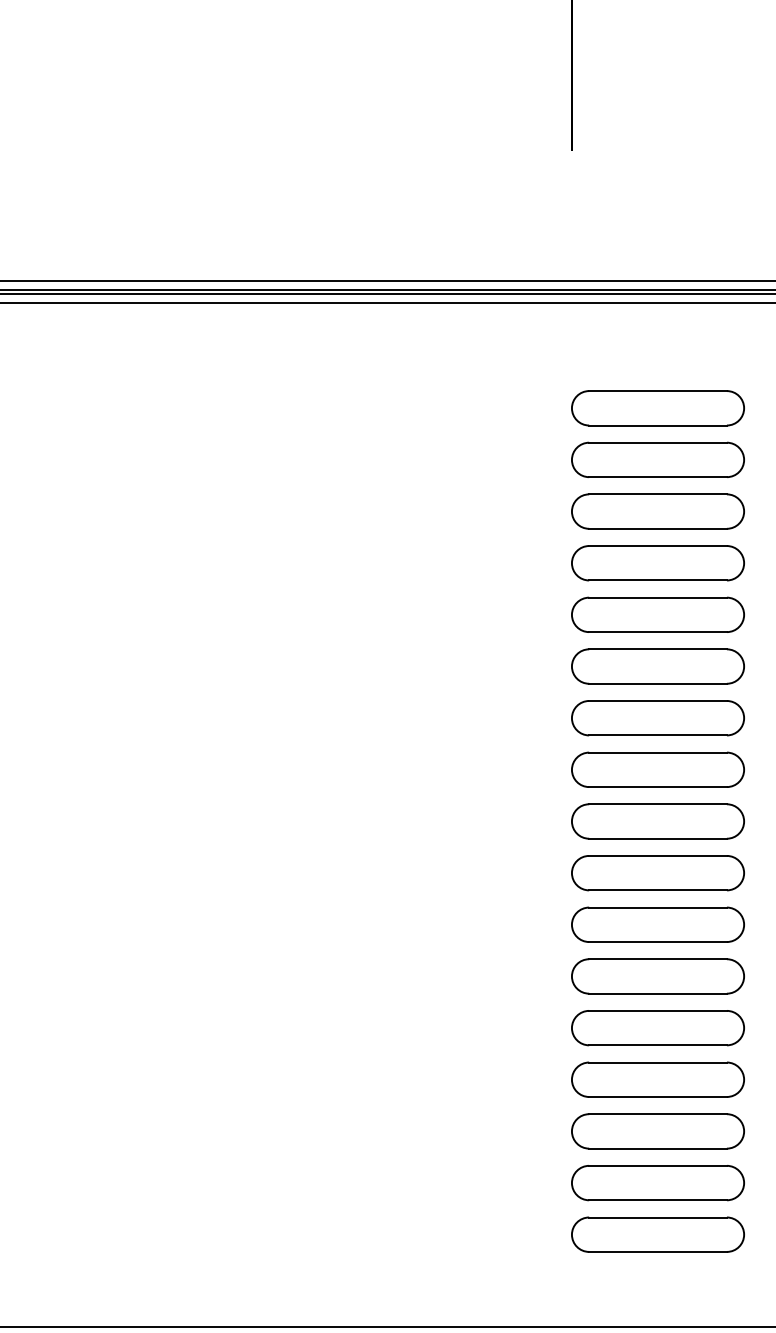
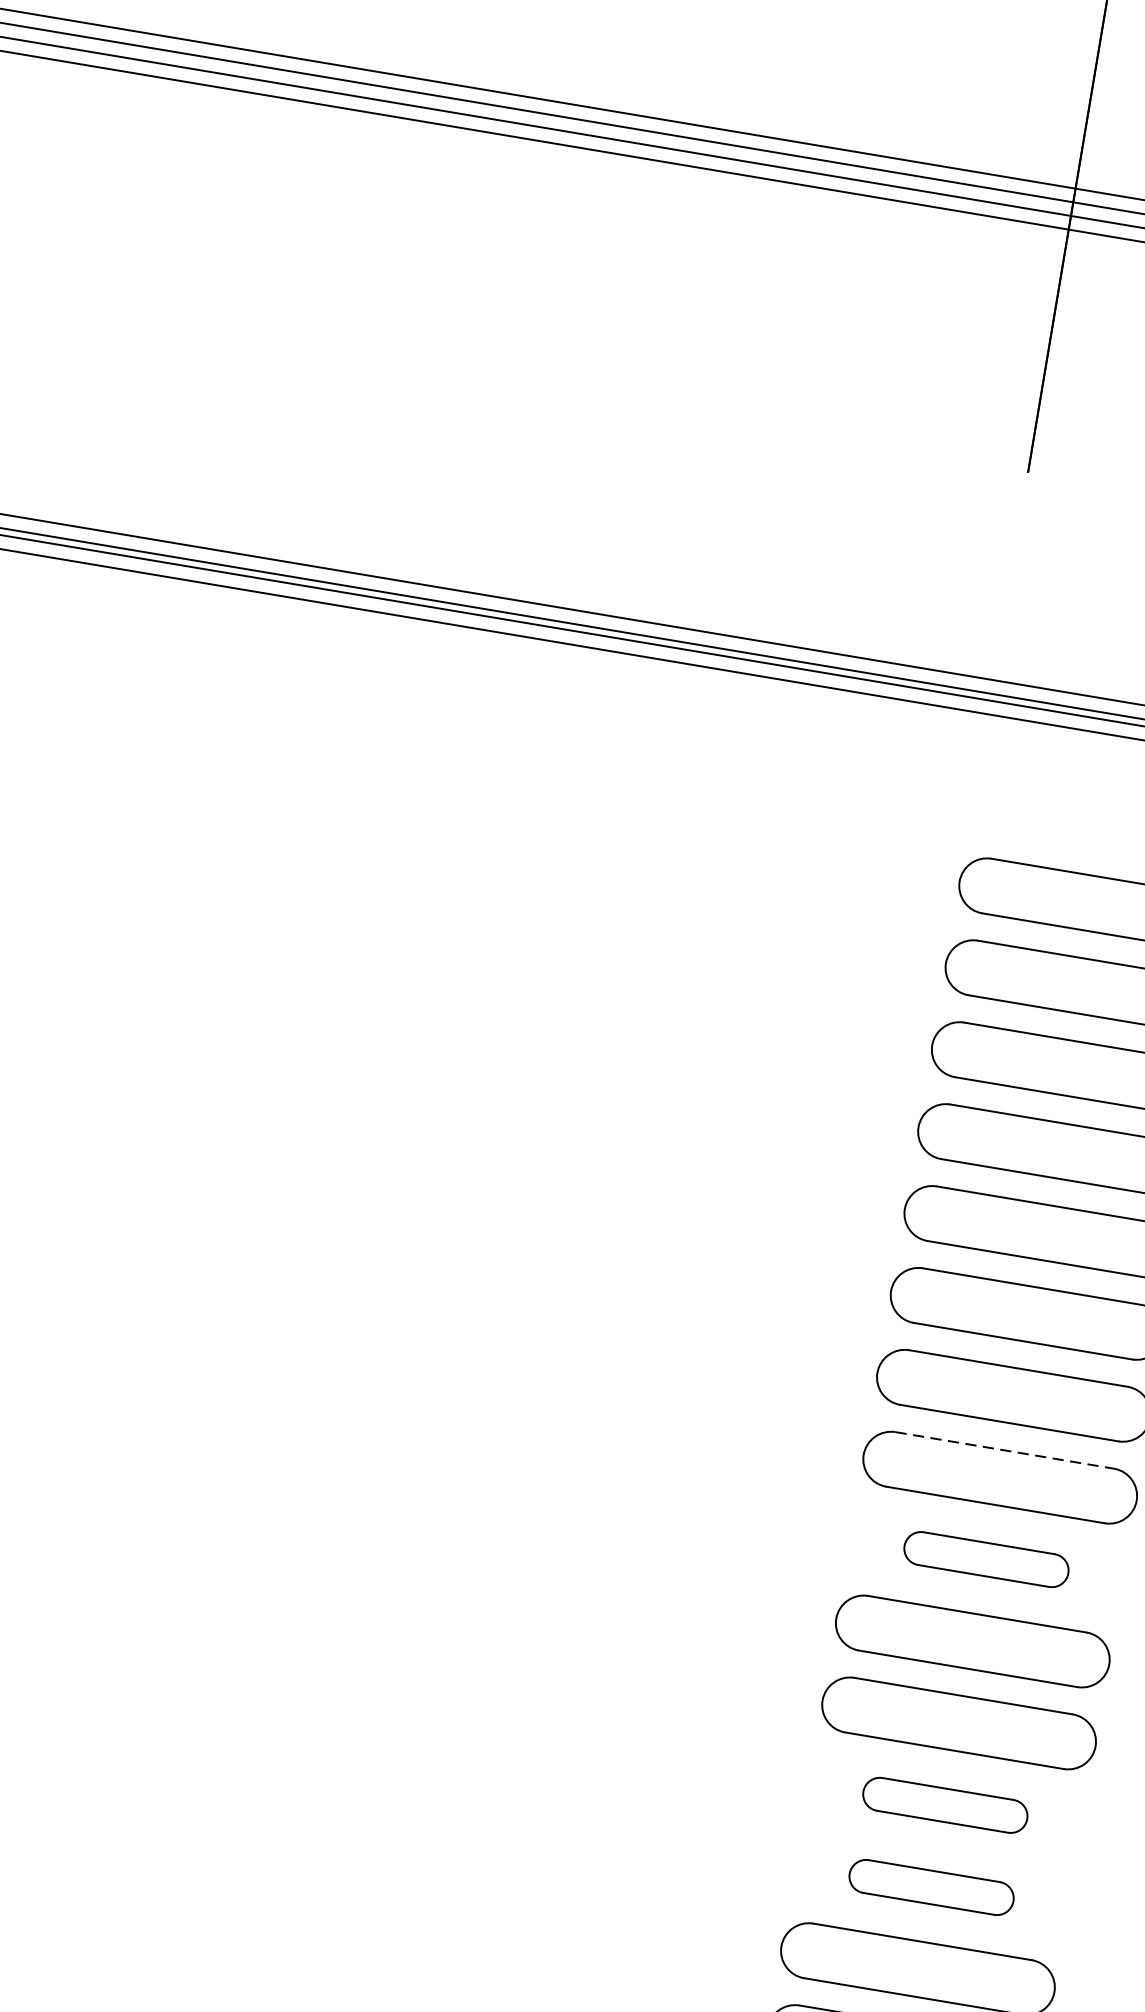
line: (658, 752) -> (1005, 1450), solid -> dashed
part: (657, 821) -> (985, 1559), size x0.6
part: (657, 976) -> (944, 1805), size x0.6
part: (657, 1028) -> (930, 1887), size x0.6

